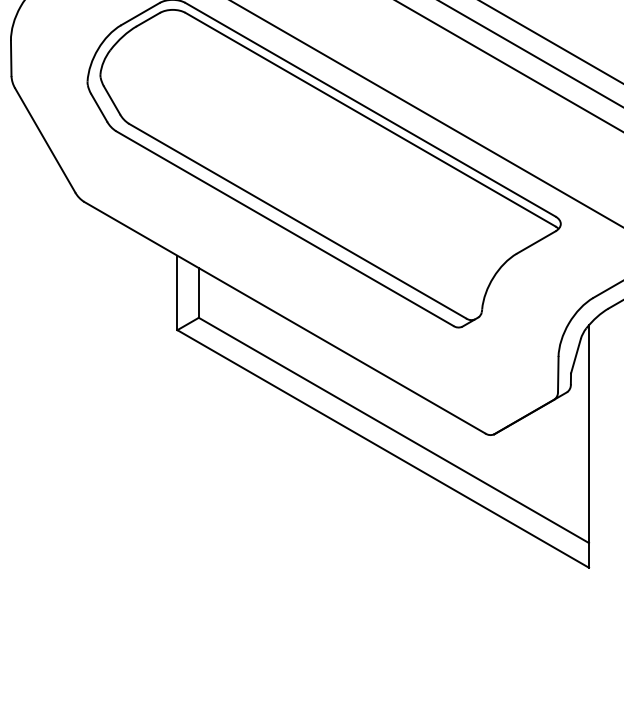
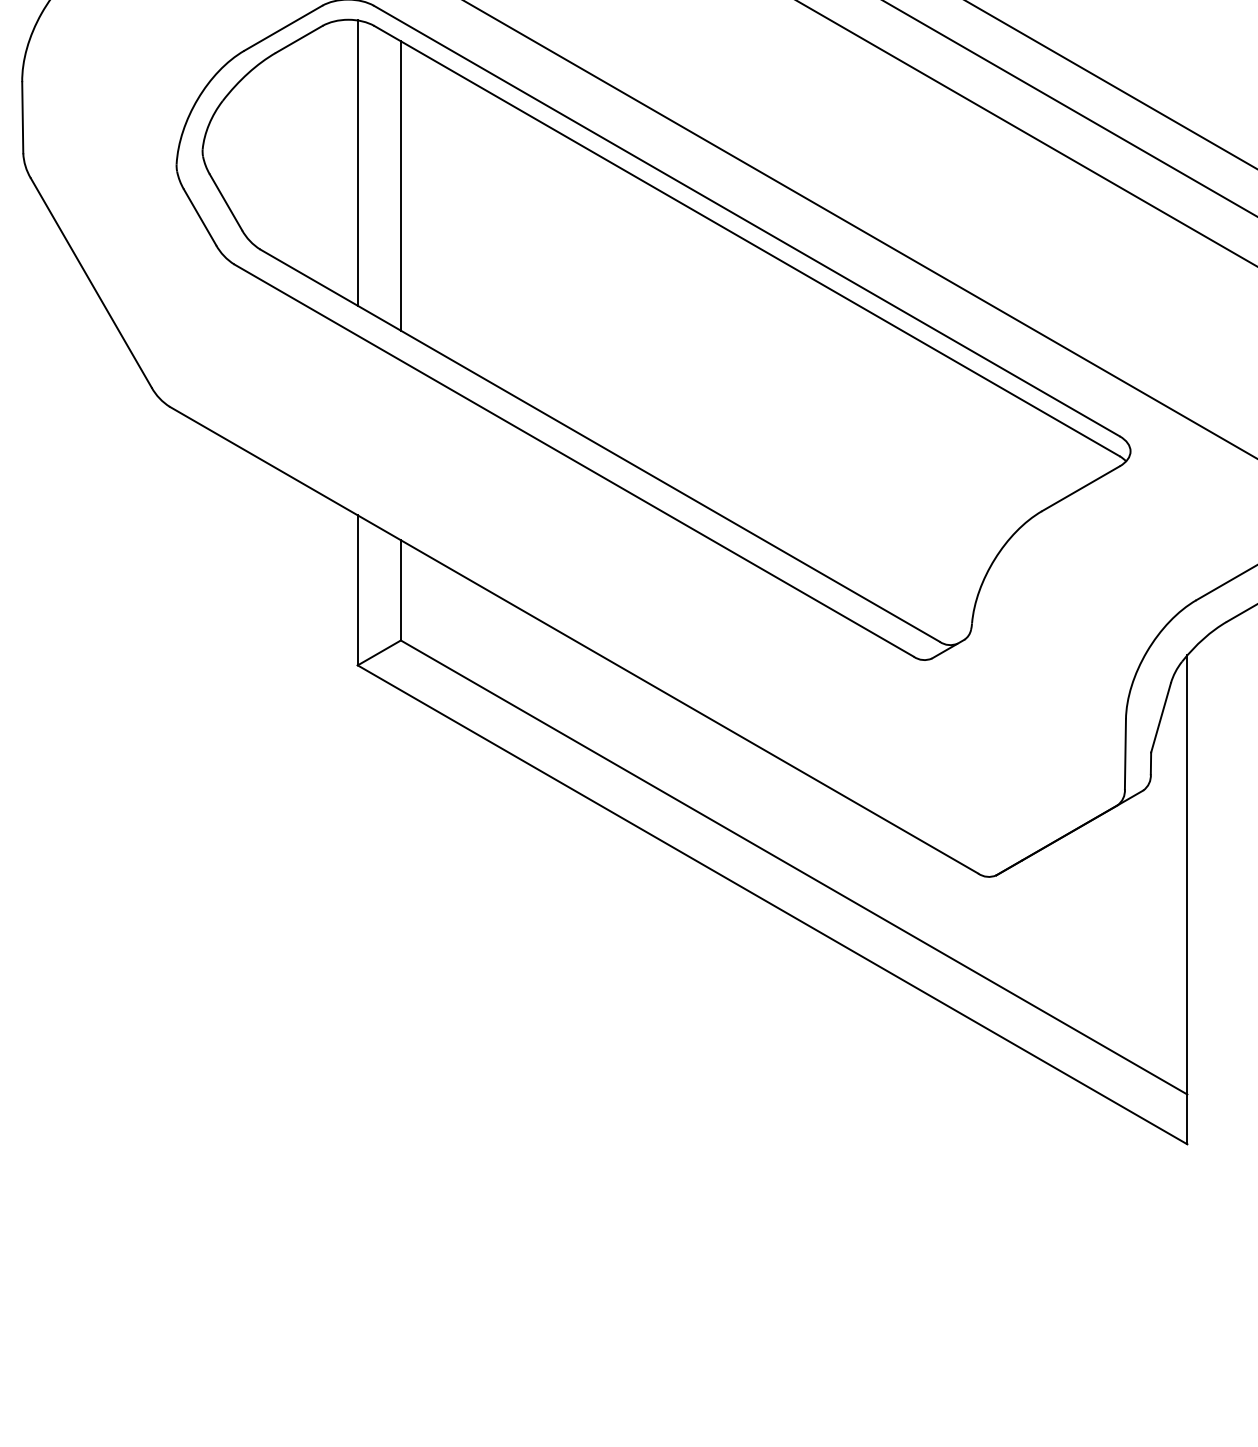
line: (177, 80) -> (357, 162), added
line: (198, 92) -> (400, 186), added

